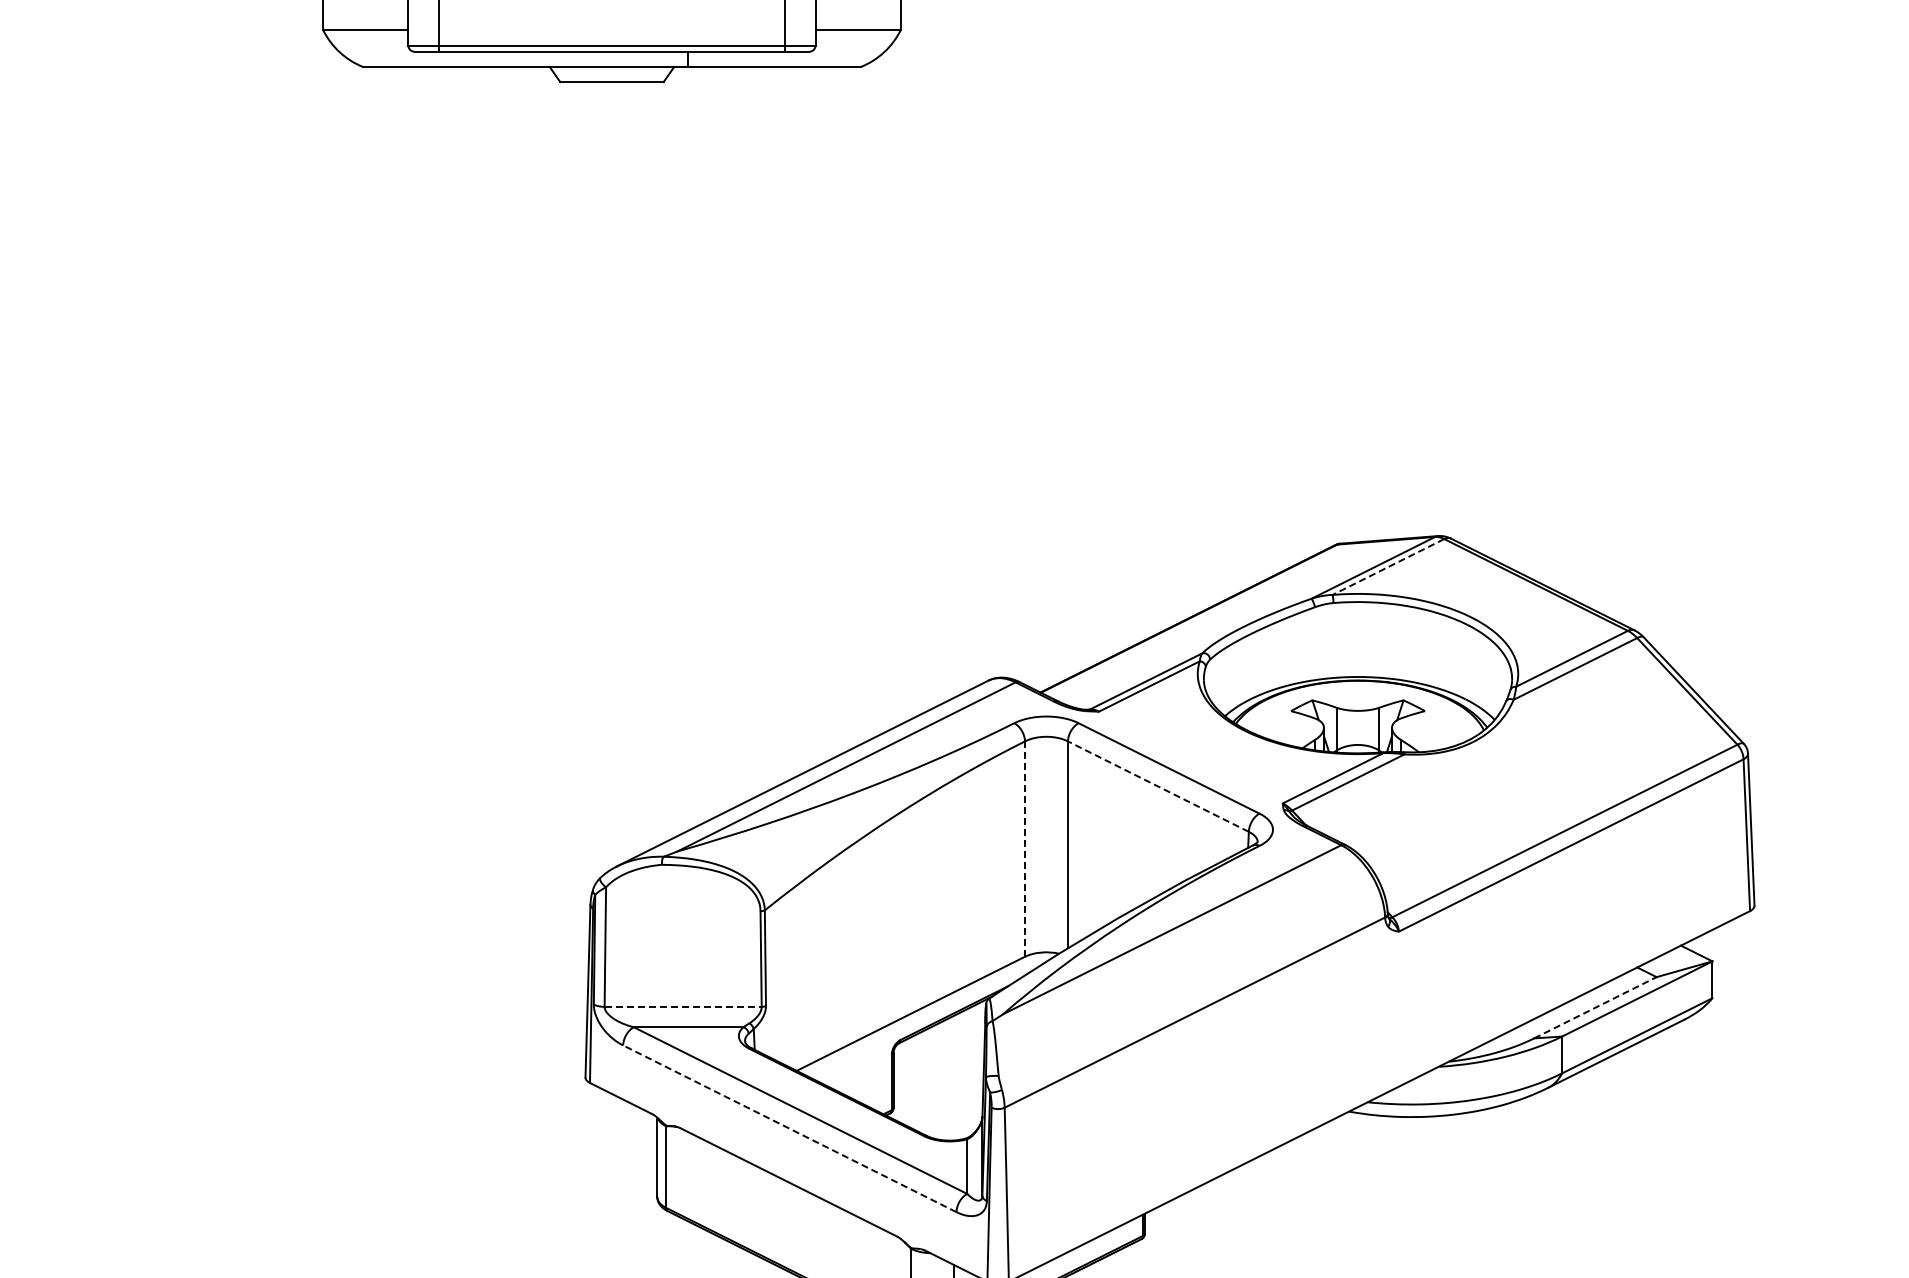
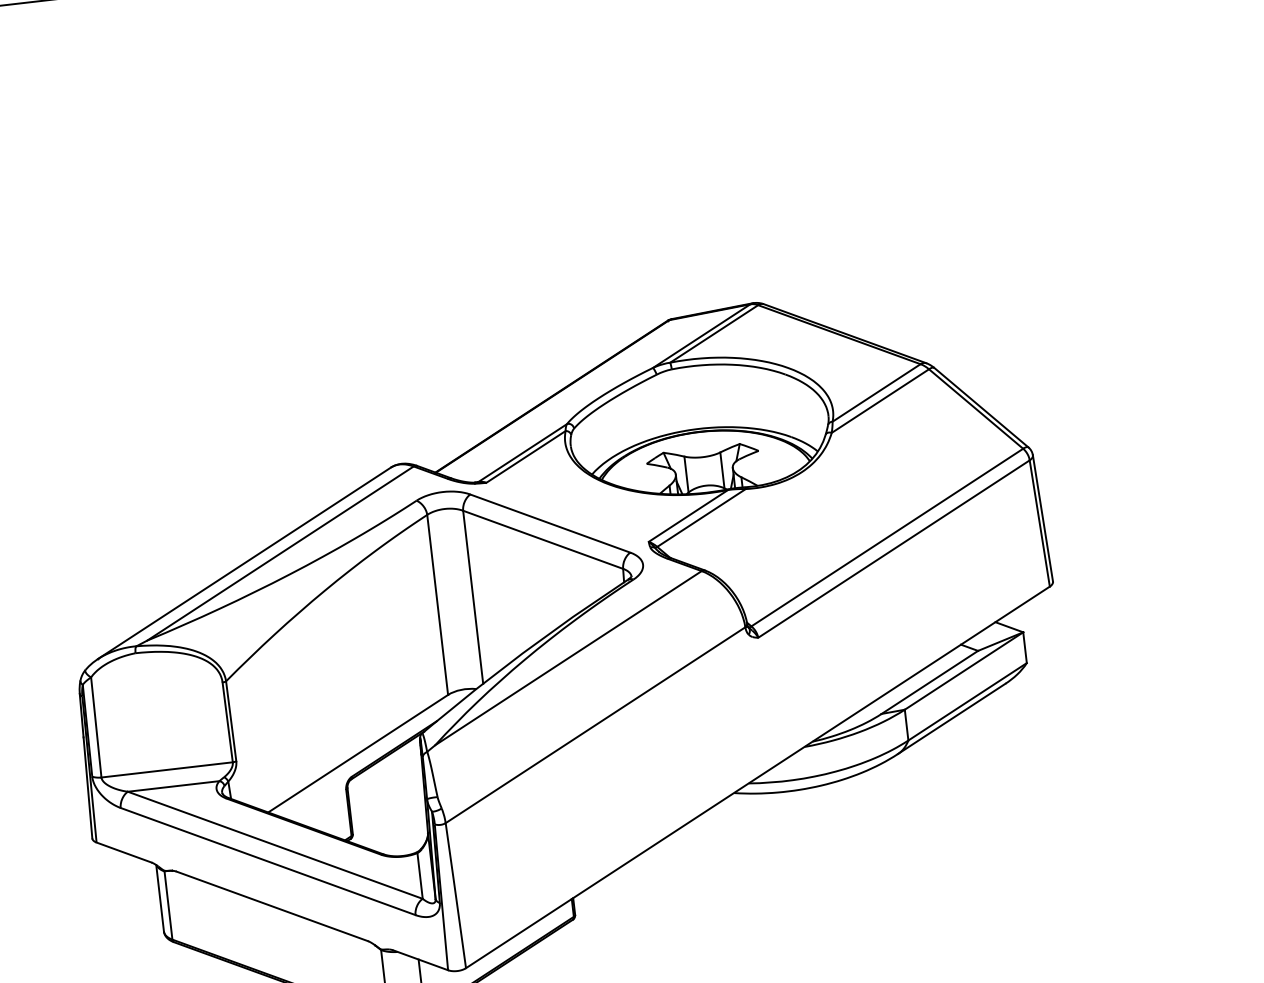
line: (1387, 567) -> (713, 334), dashed -> solid
line: (1157, 786) -> (542, 539), dashed -> solid
line: (1025, 849) -> (438, 605), dashed -> solid
line: (683, 1006) -> (167, 769), dashed -> solid
line: (1595, 1007) -> (929, 682), dashed -> solid
line: (789, 1128) -> (267, 861), dashed -> solid

